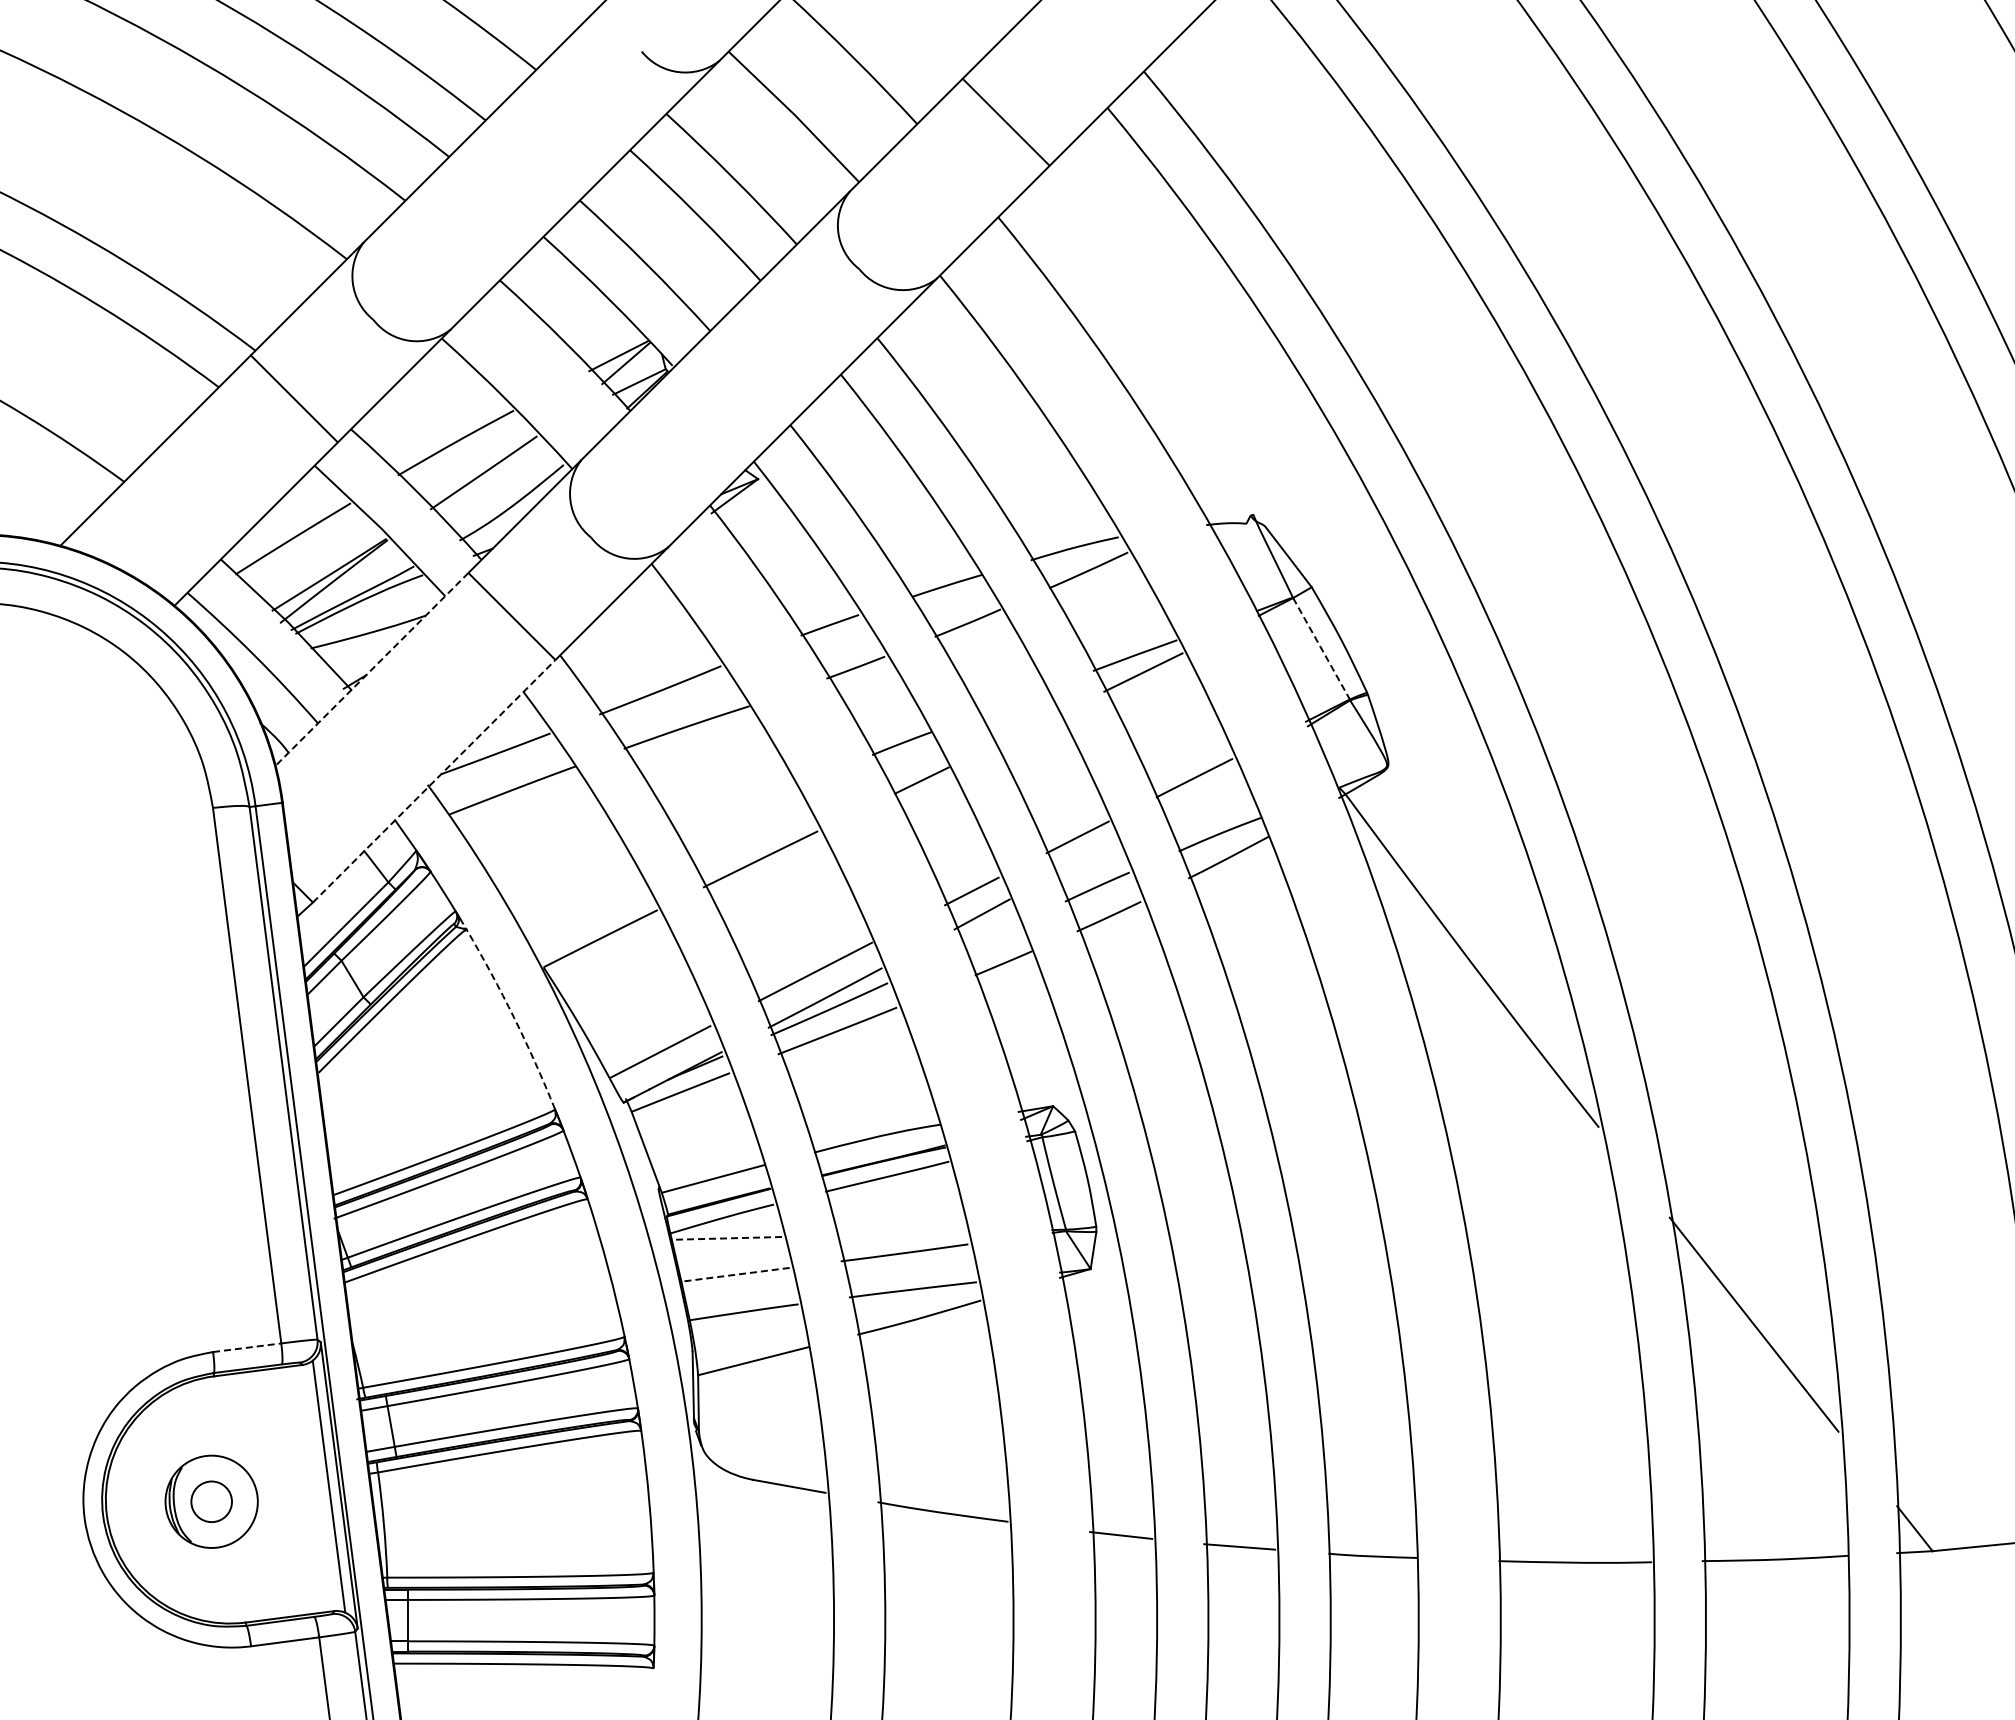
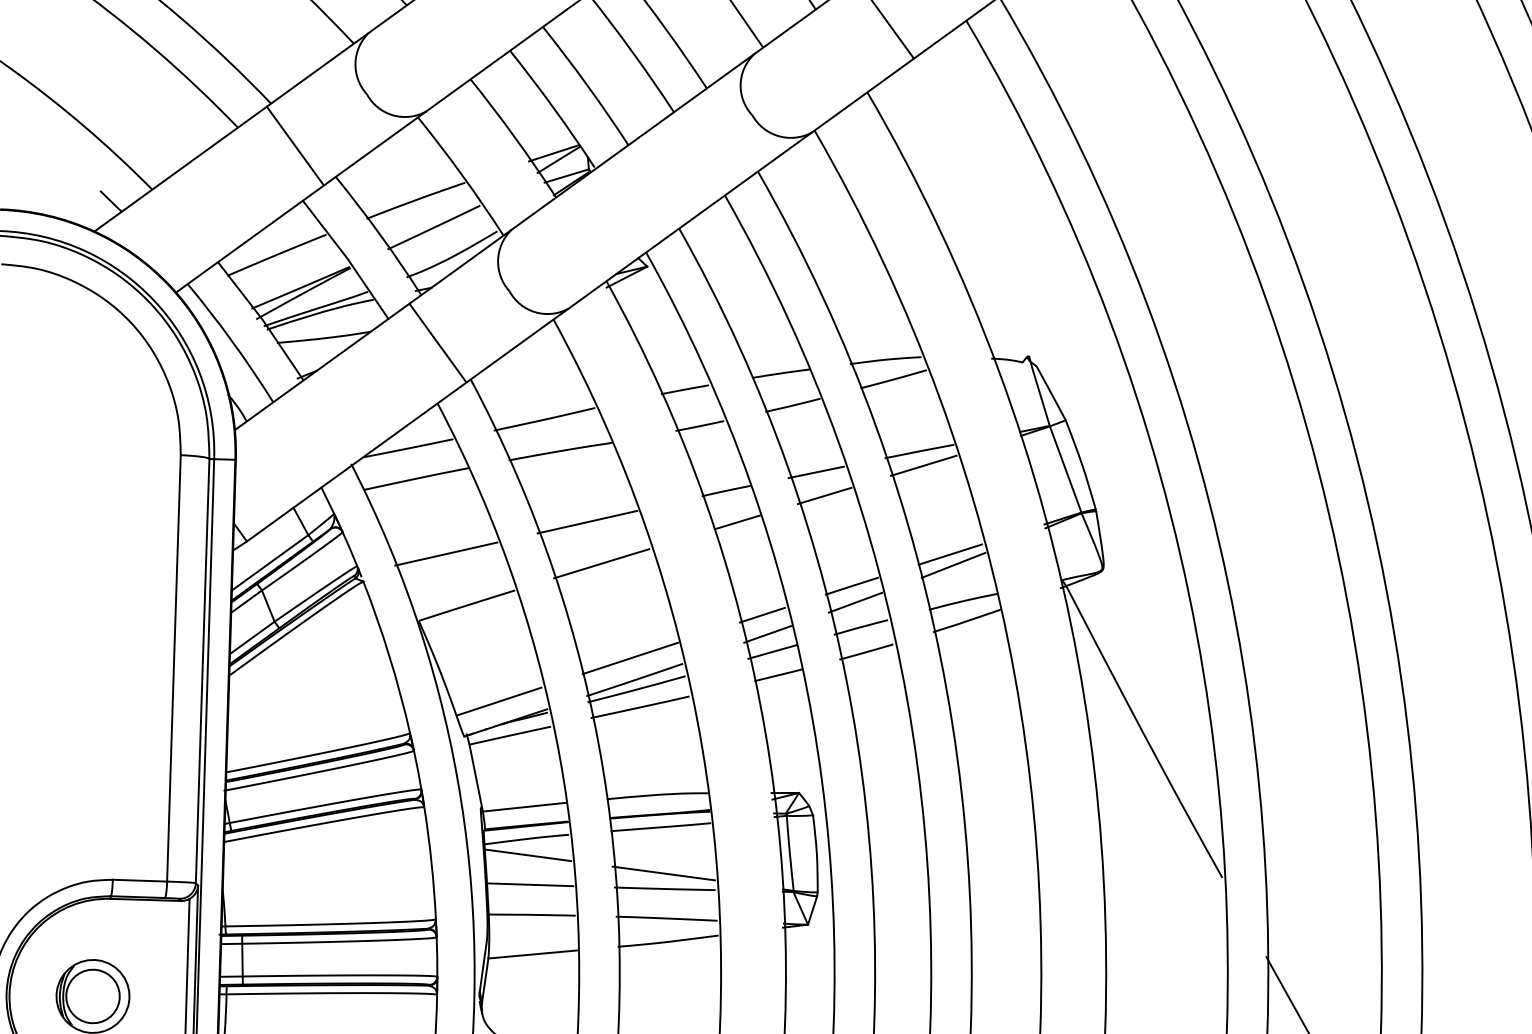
line: (75, 504) -> (111, 201), added
line: (1321, 649) -> (1065, 470), dashed -> solid
line: (371, 669) -> (321, 366), dashed -> solid
line: (1010, 701) -> (816, 471), added
line: (1025, 729) -> (824, 495), added
line: (434, 780) -> (357, 461), dashed -> solid
line: (1200, 790) -> (953, 564), added
line: (734, 810) -> (587, 522), added
line: (1085, 856) -> (855, 602), added
line: (564, 877) -> (446, 553), added
line: (991, 935) -> (772, 652), added
arc: (514, 1017) -> (389, 656), dashed -> solid
line: (899, 1233) -> (663, 873), added
line: (726, 1238) -> (527, 855), dashed -> solid
line: (735, 1274) -> (530, 884), dashed -> solid
line: (247, 1347) -> (140, 880), dashed -> solid
circle: (211, 1501) -> (92, 996), size x1.67

